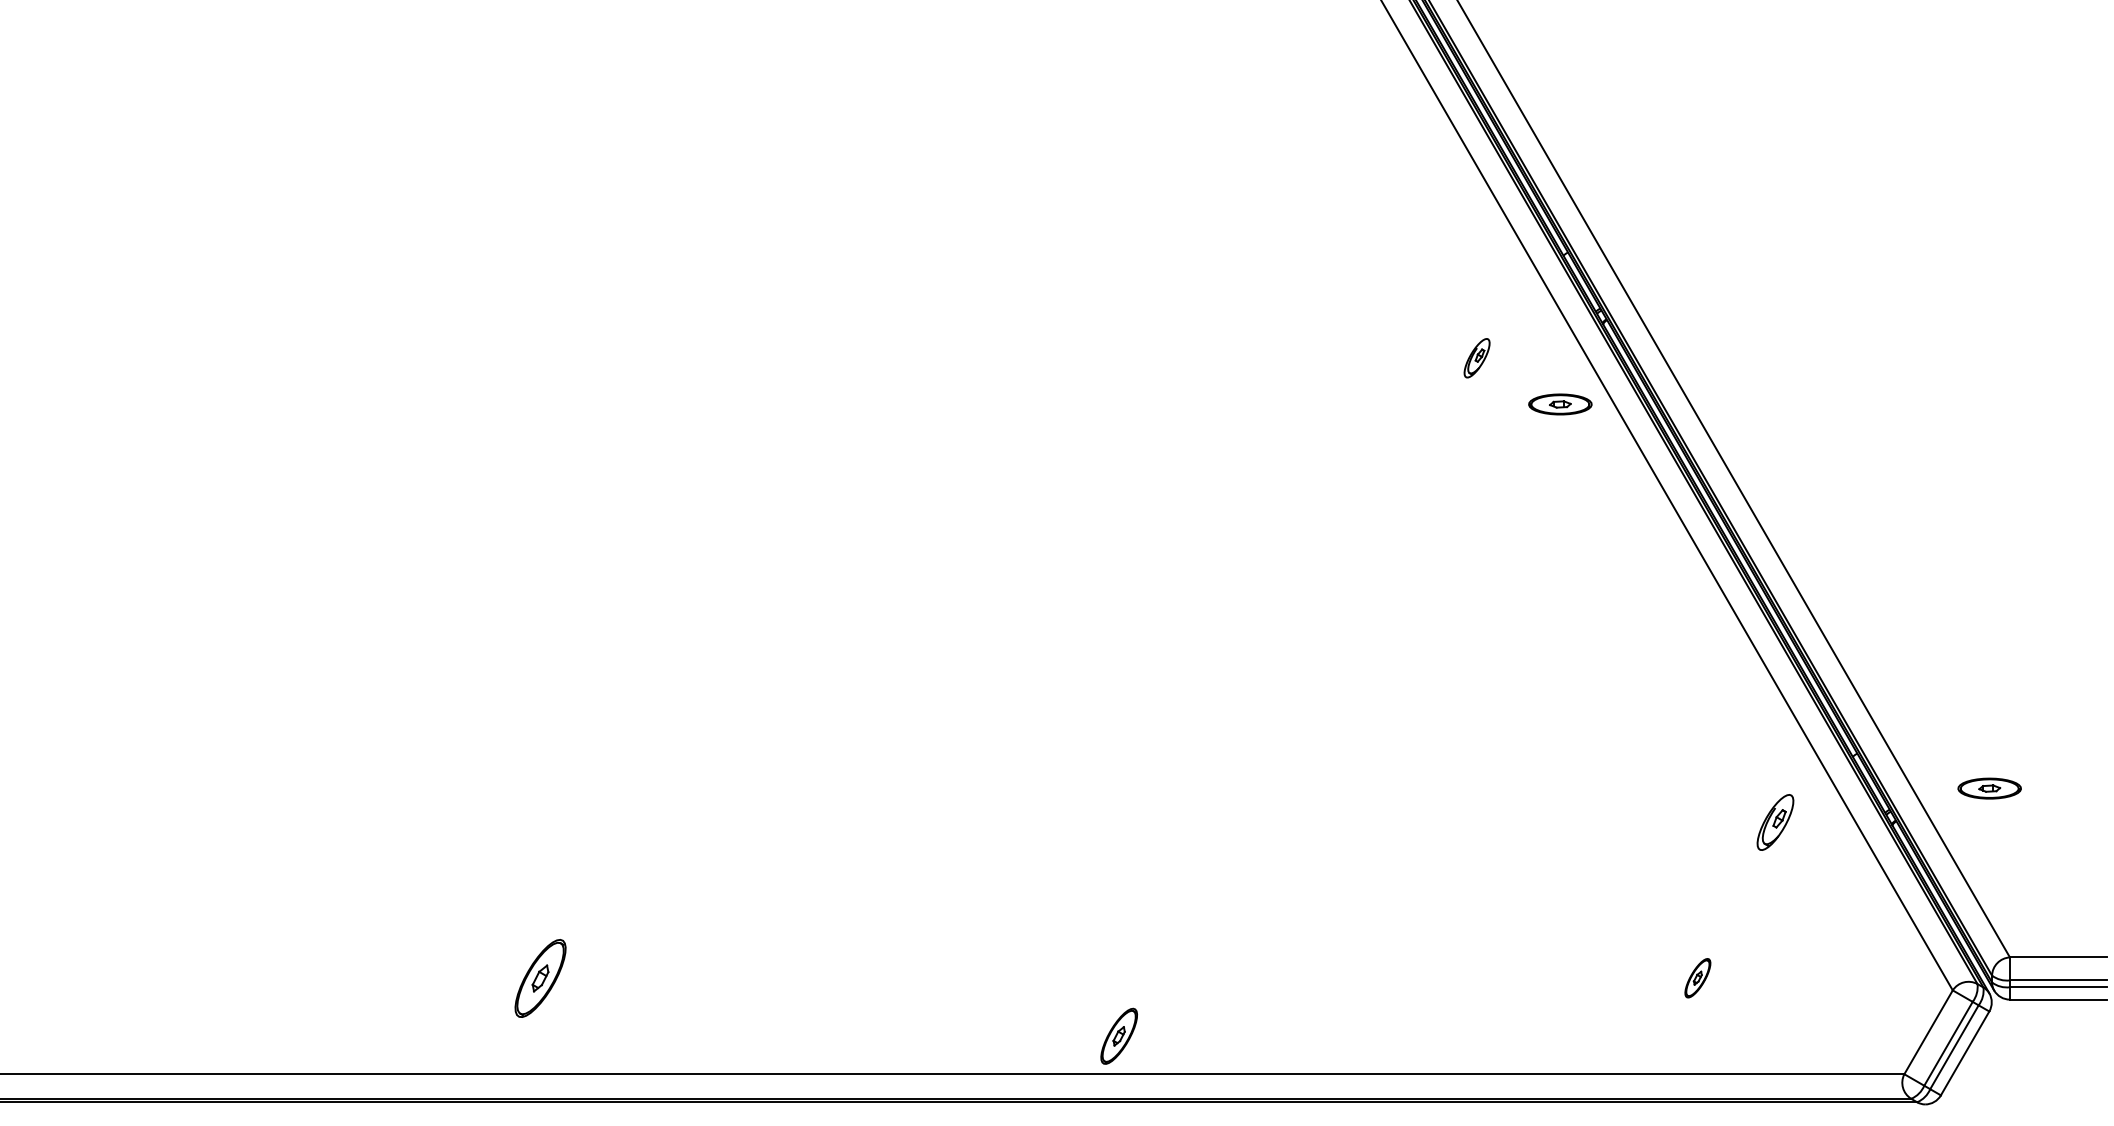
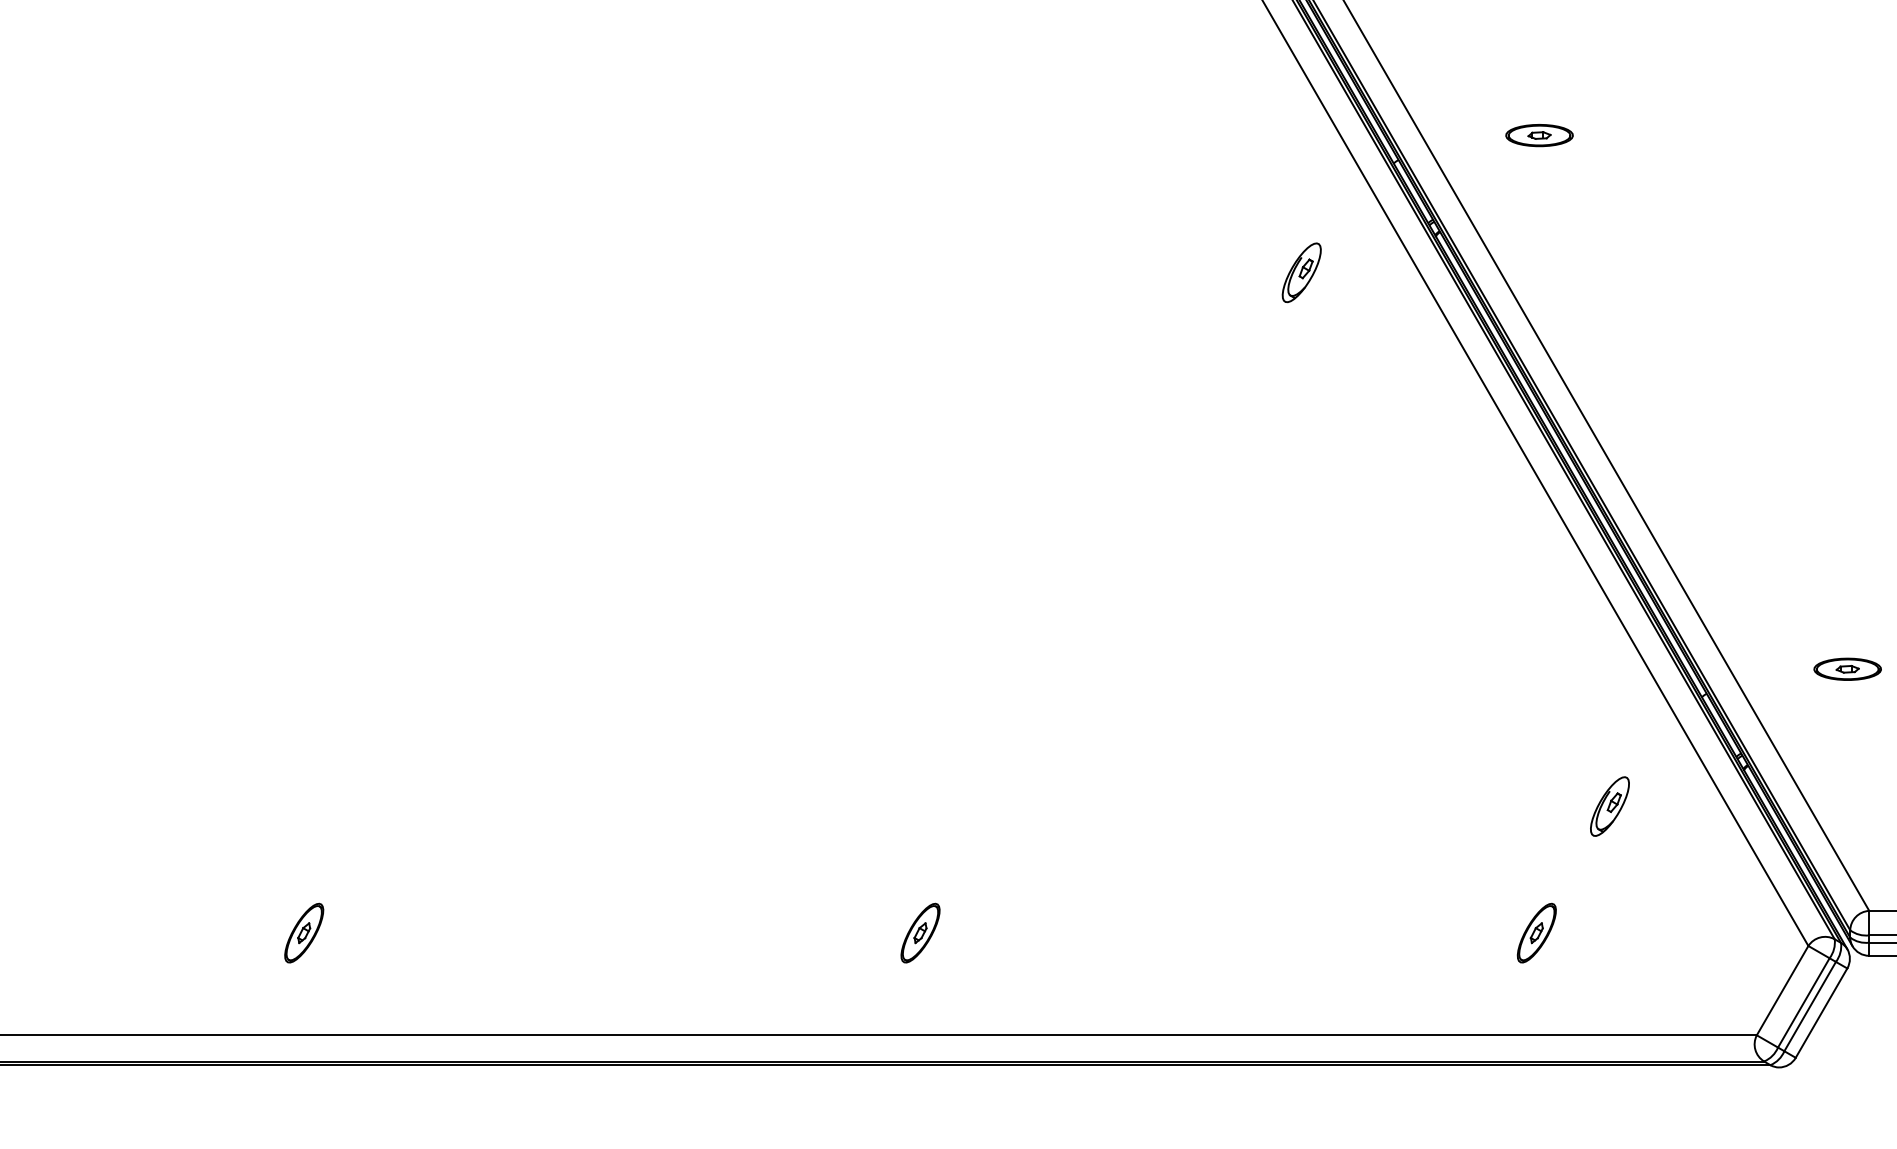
part: (1476, 357) -> (1301, 271), size x1.43
part: (1560, 404) -> (1539, 135), moved
part: (1989, 788) -> (1847, 669), moved
part: (1775, 822) -> (1609, 806), moved
part: (540, 977) -> (304, 932), size x0.71
part: (1697, 977) -> (1536, 932), size x1.43
part: (1118, 1035) -> (919, 932), moved

